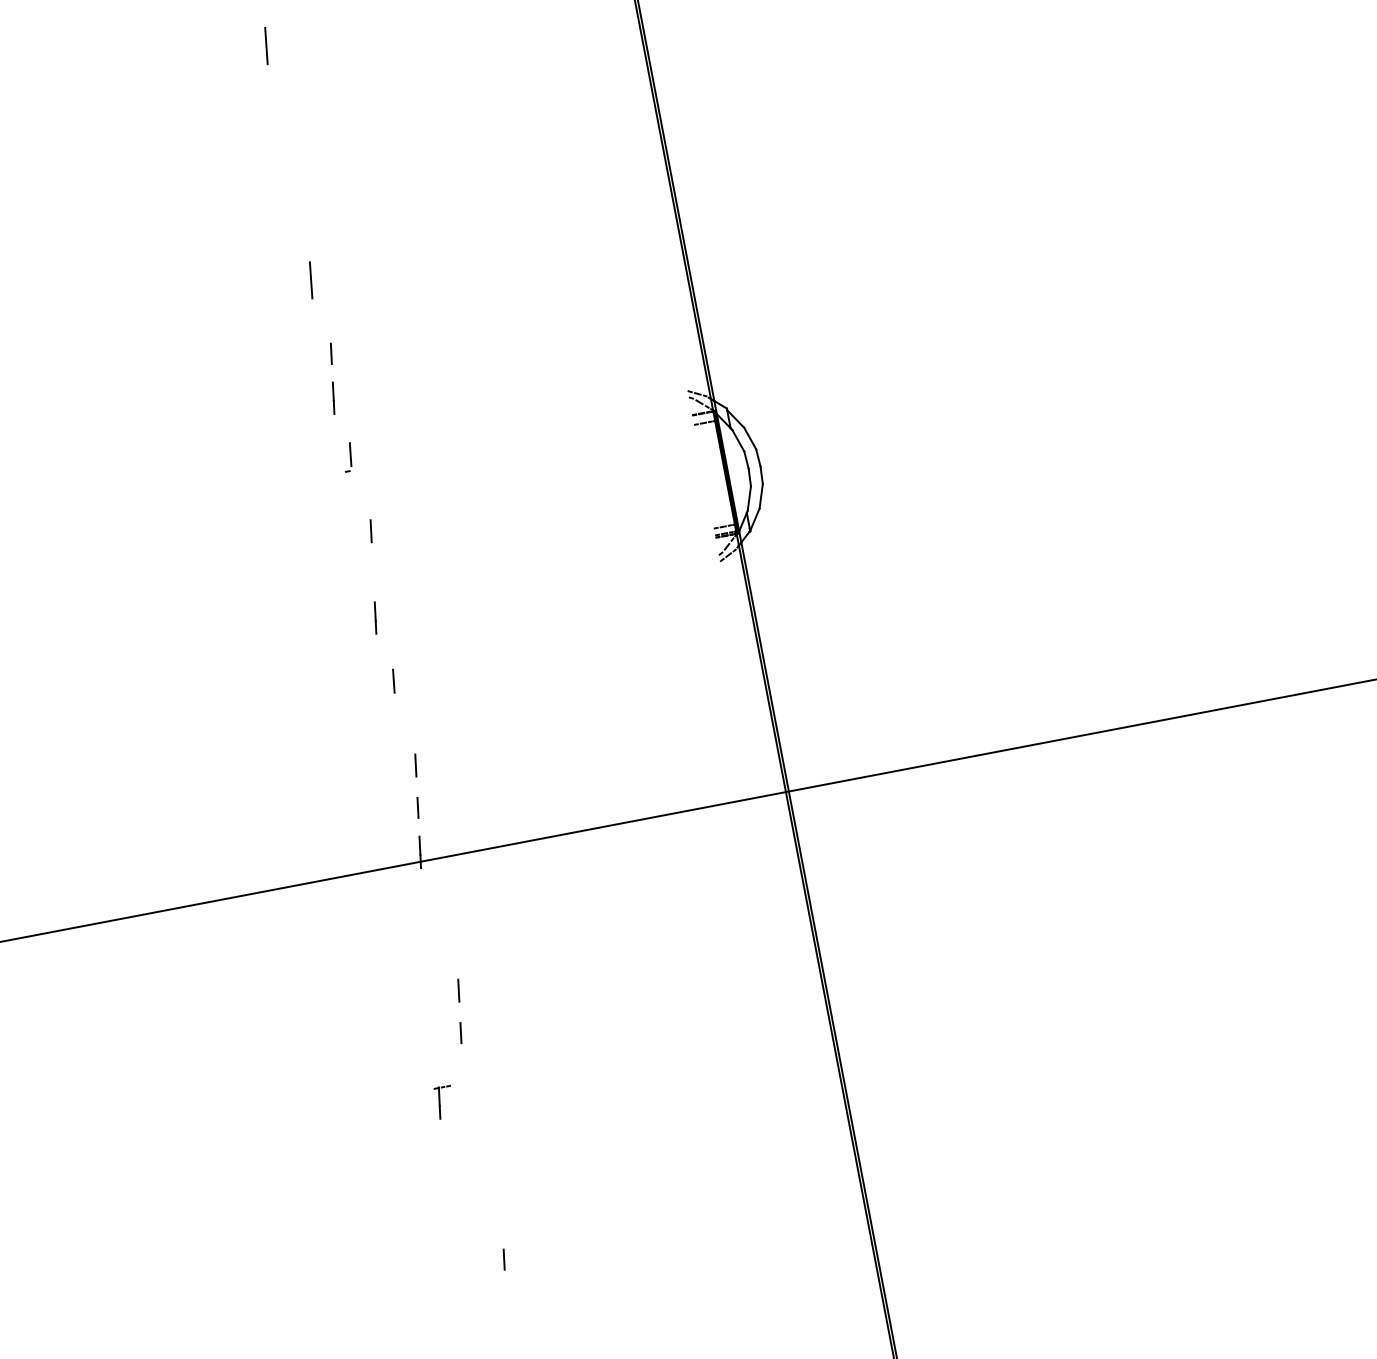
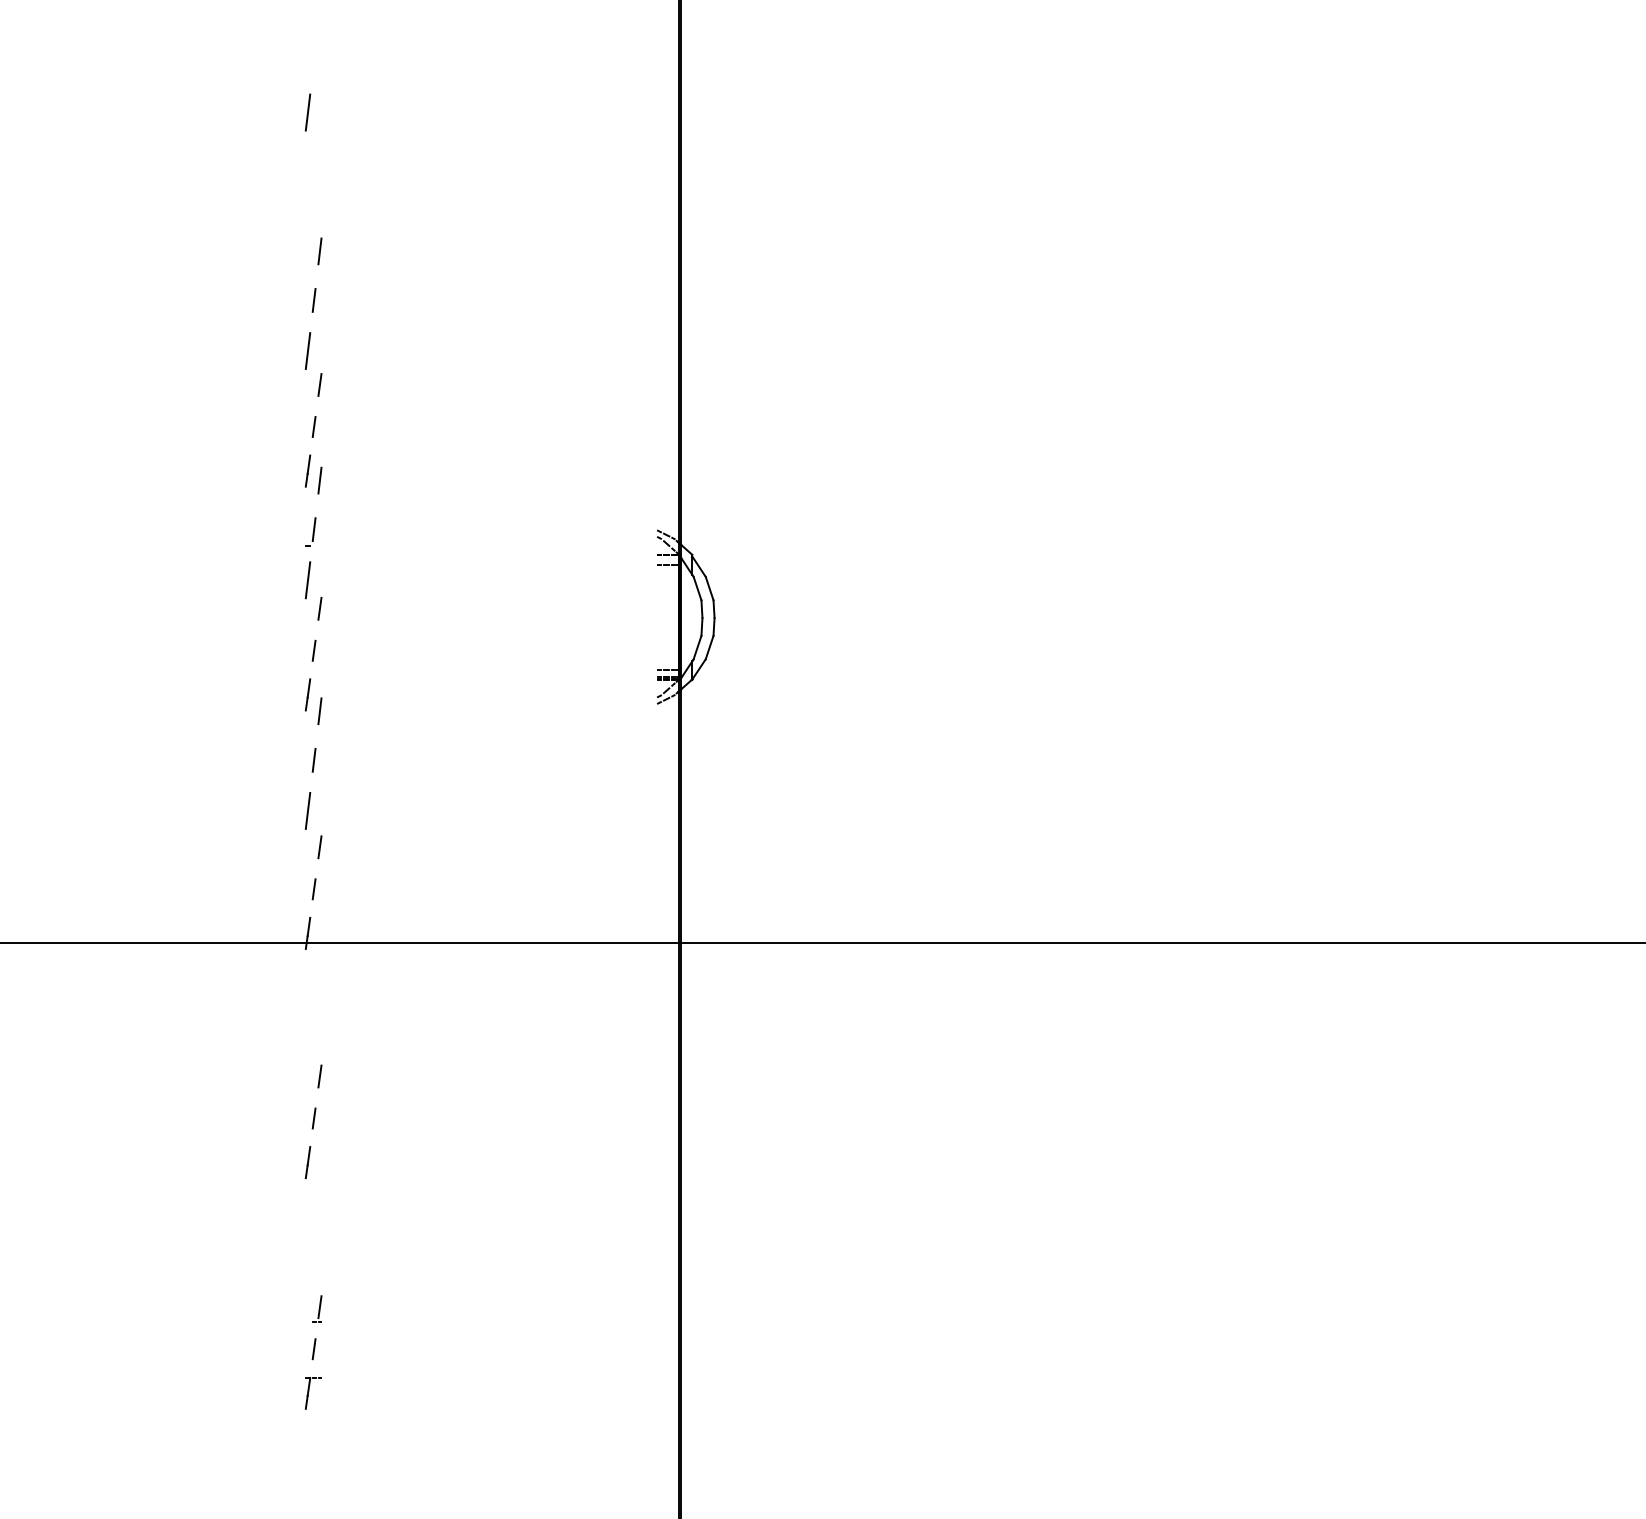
line: (303, 180) -> (319, 251), added
line: (307, 229) -> (313, 300), added
line: (328, 311) -> (319, 384), added
line: (346, 405) -> (319, 480), added
line: (353, 505) -> (307, 580), added
line: (372, 573) -> (313, 650), added
line: (389, 632) -> (319, 711), added
line: (396, 731) -> (307, 810), added
line: (462, 1077) -> (307, 1162), added
part: (444, 1102) -> (312, 1393), moved
part: (499, 1219) -> (317, 1308), added

